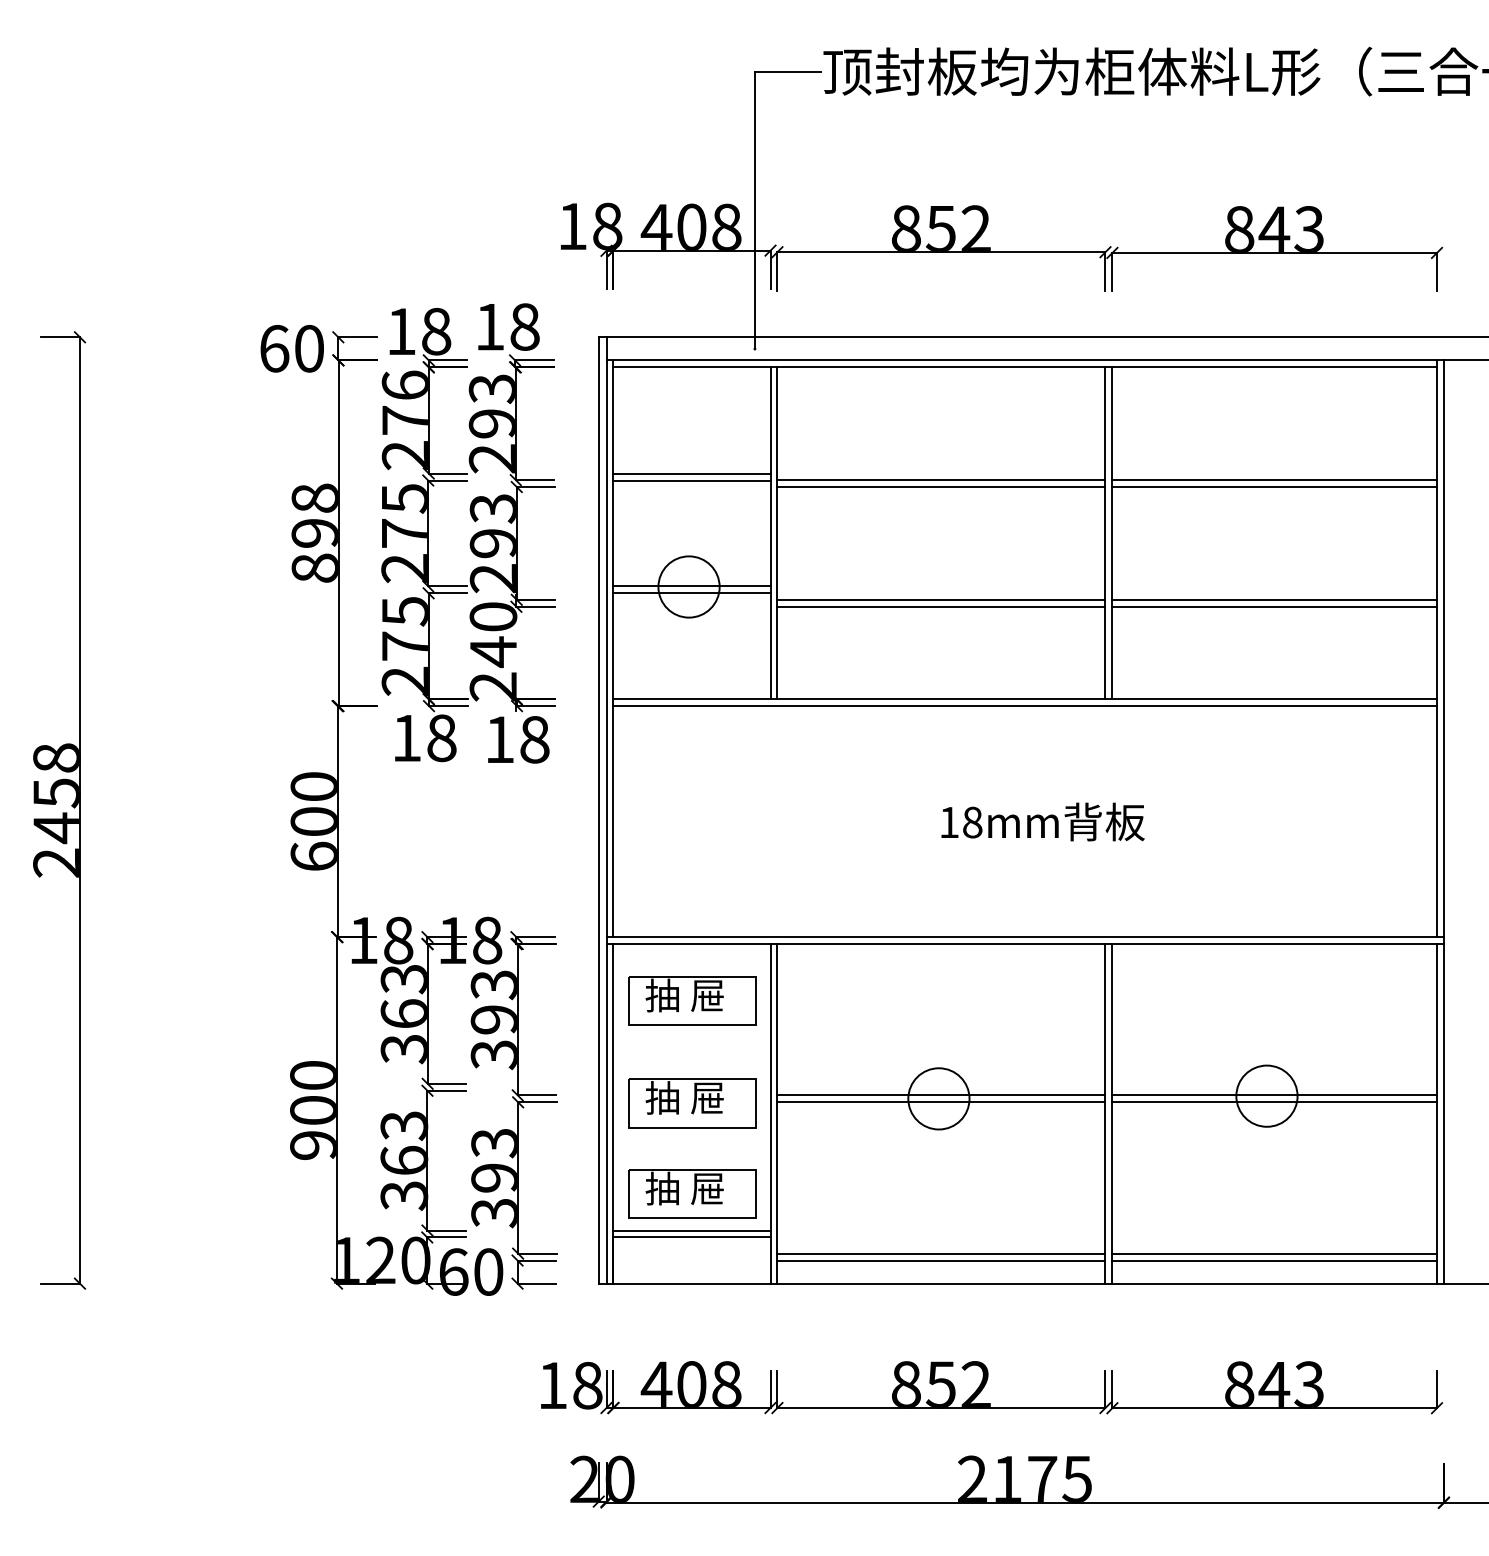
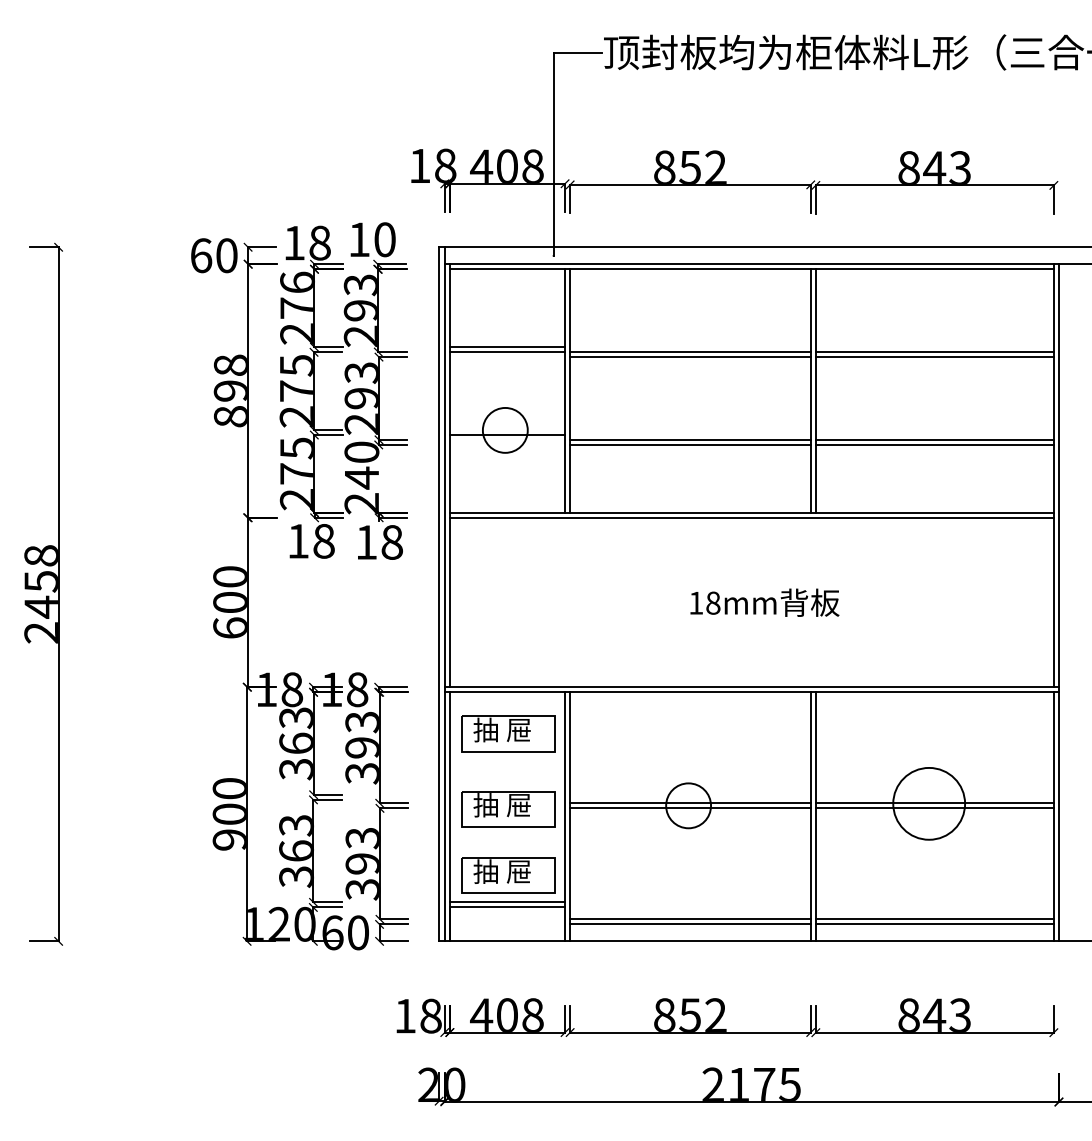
text: (524, 326) -> (384, 239), 18 -> 10
line: (691, 586) -> (507, 430), removed
circle: (1266, 1095) -> (928, 803), size x1.6

